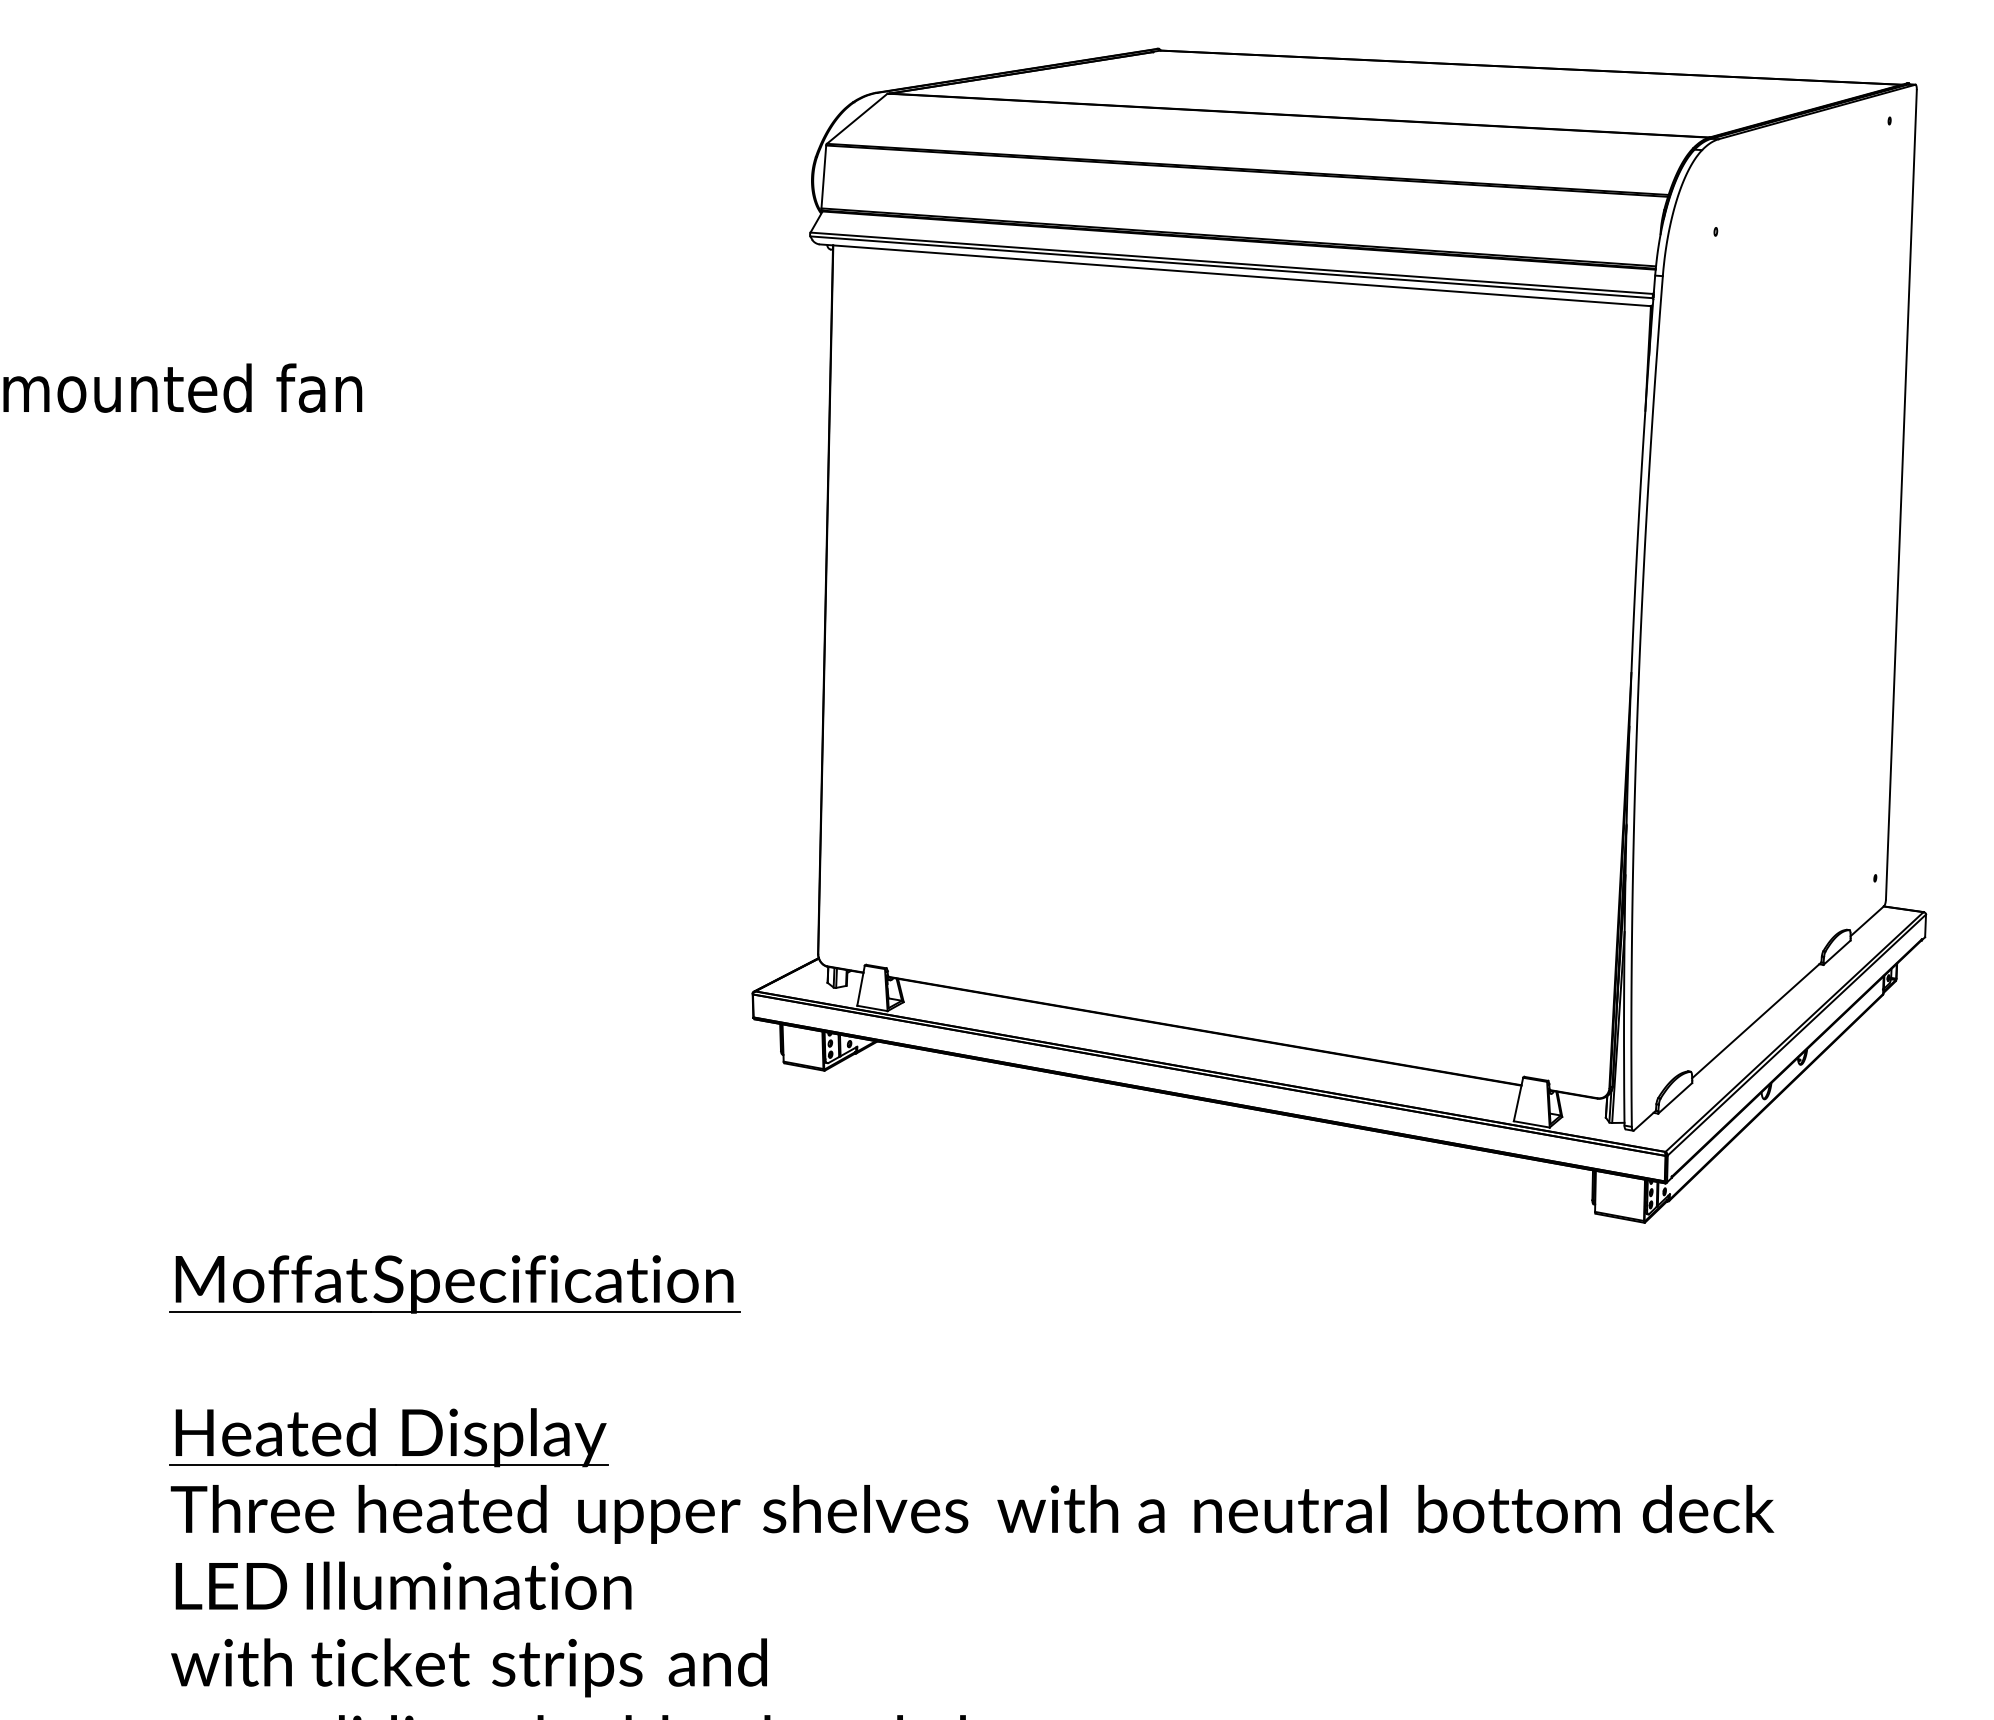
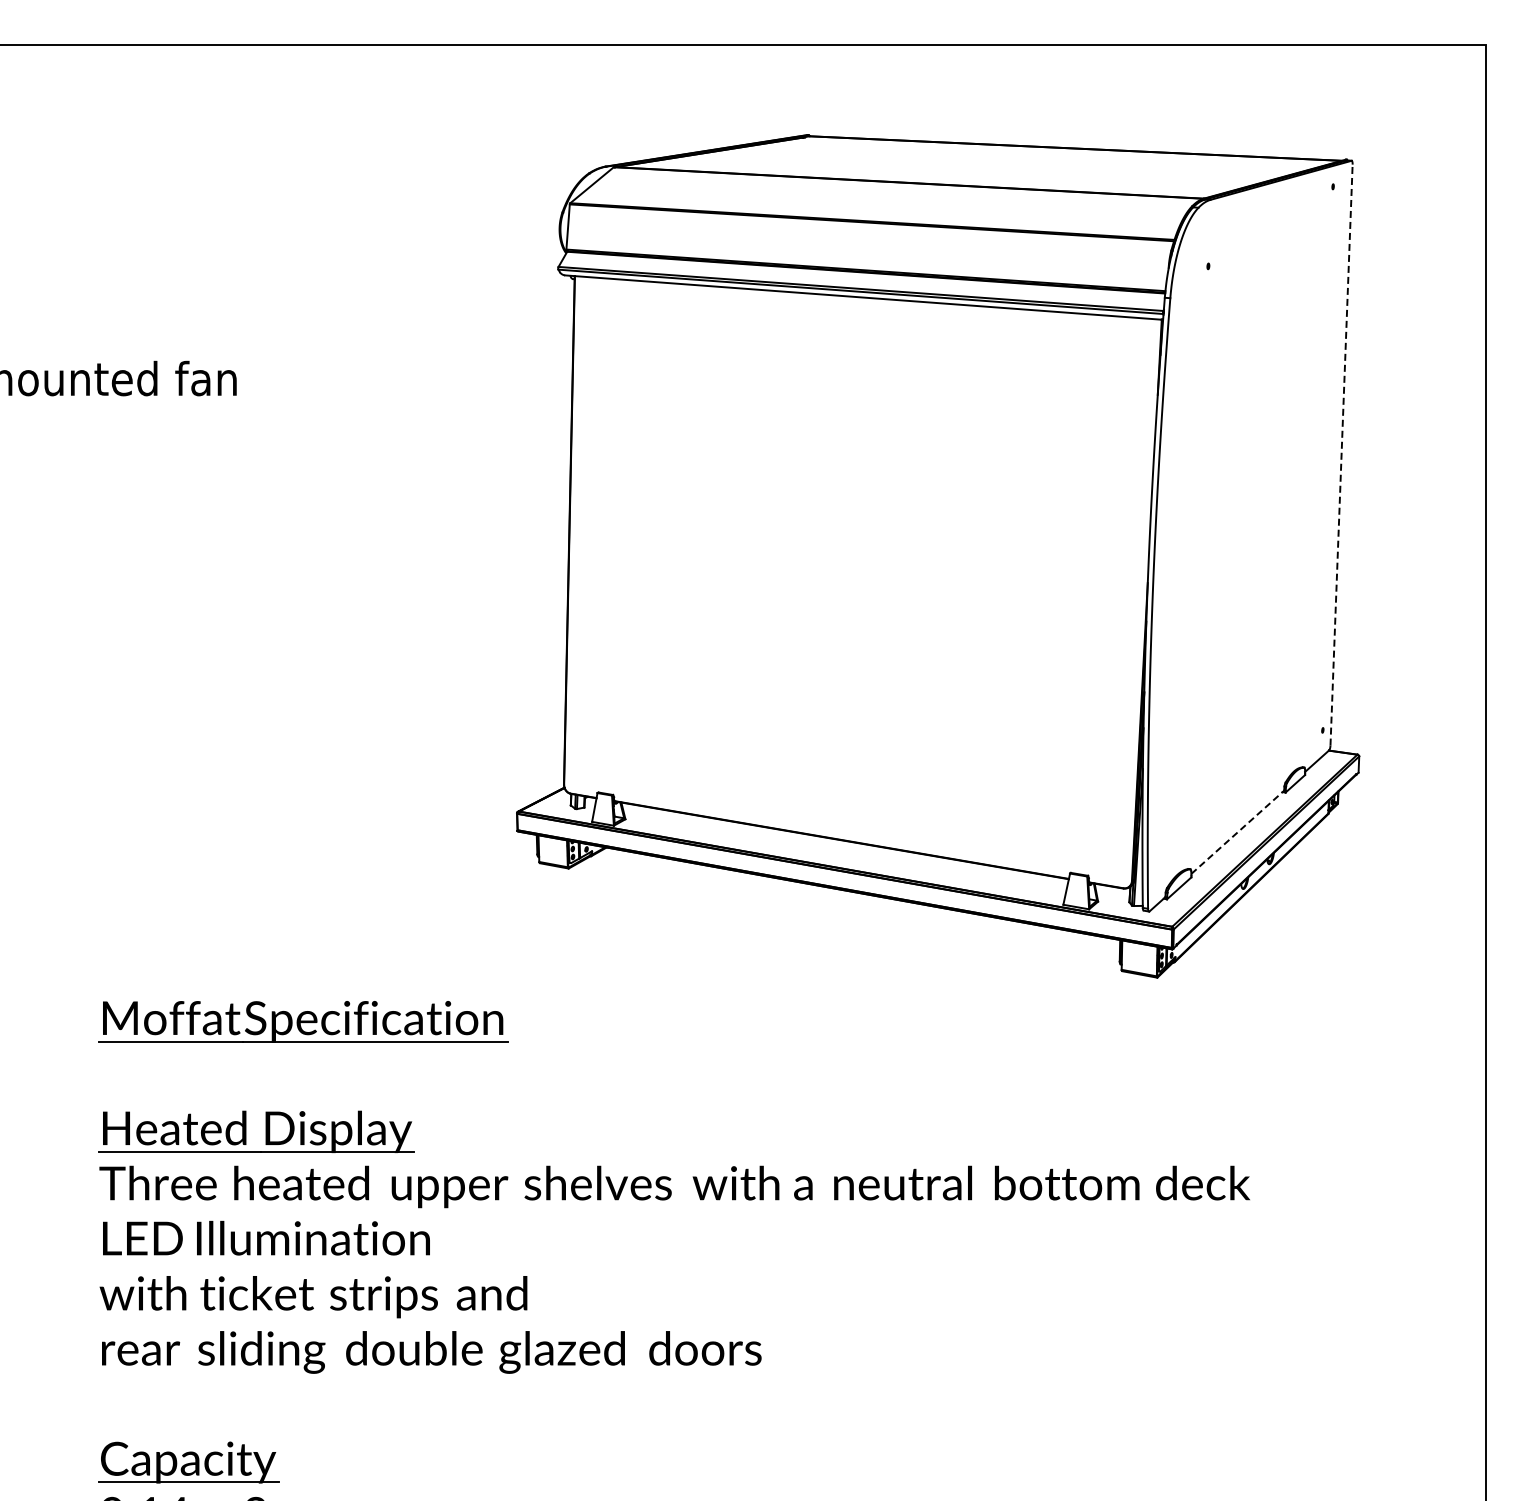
line: (1901, 495) -> (1341, 455), solid -> dashed
line: (1757, 1020) -> (1238, 832), solid -> dashed

